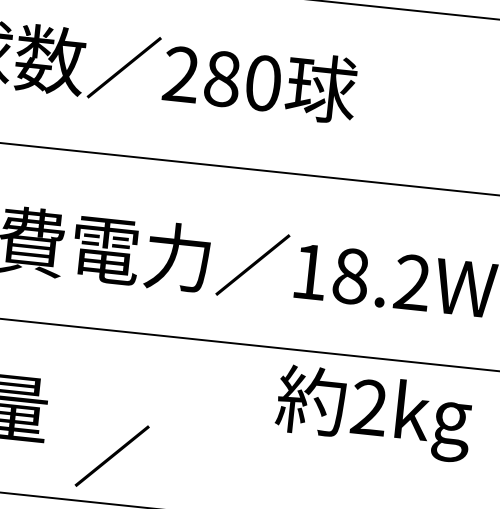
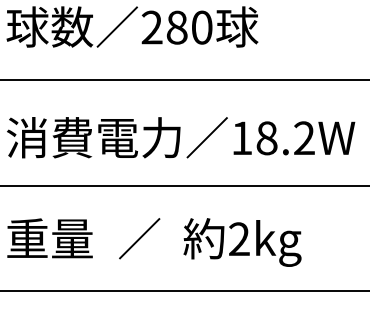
text: (373, 413) -> (242, 242), moved
line: (111, 455) -> (139, 238), moved

